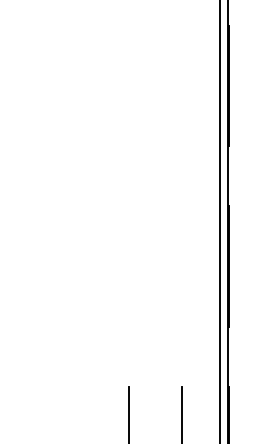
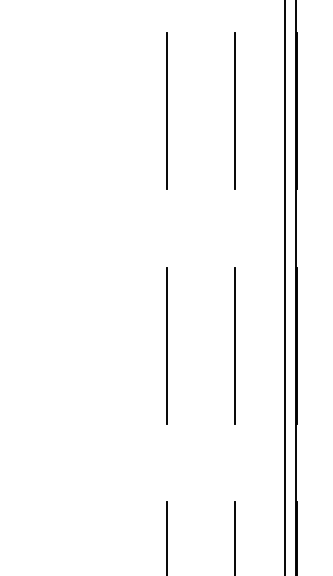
line: (128, 85) -> (166, 111), added
line: (181, 85) -> (235, 111), added
line: (128, 266) -> (166, 345), added
line: (181, 266) -> (235, 345), added

